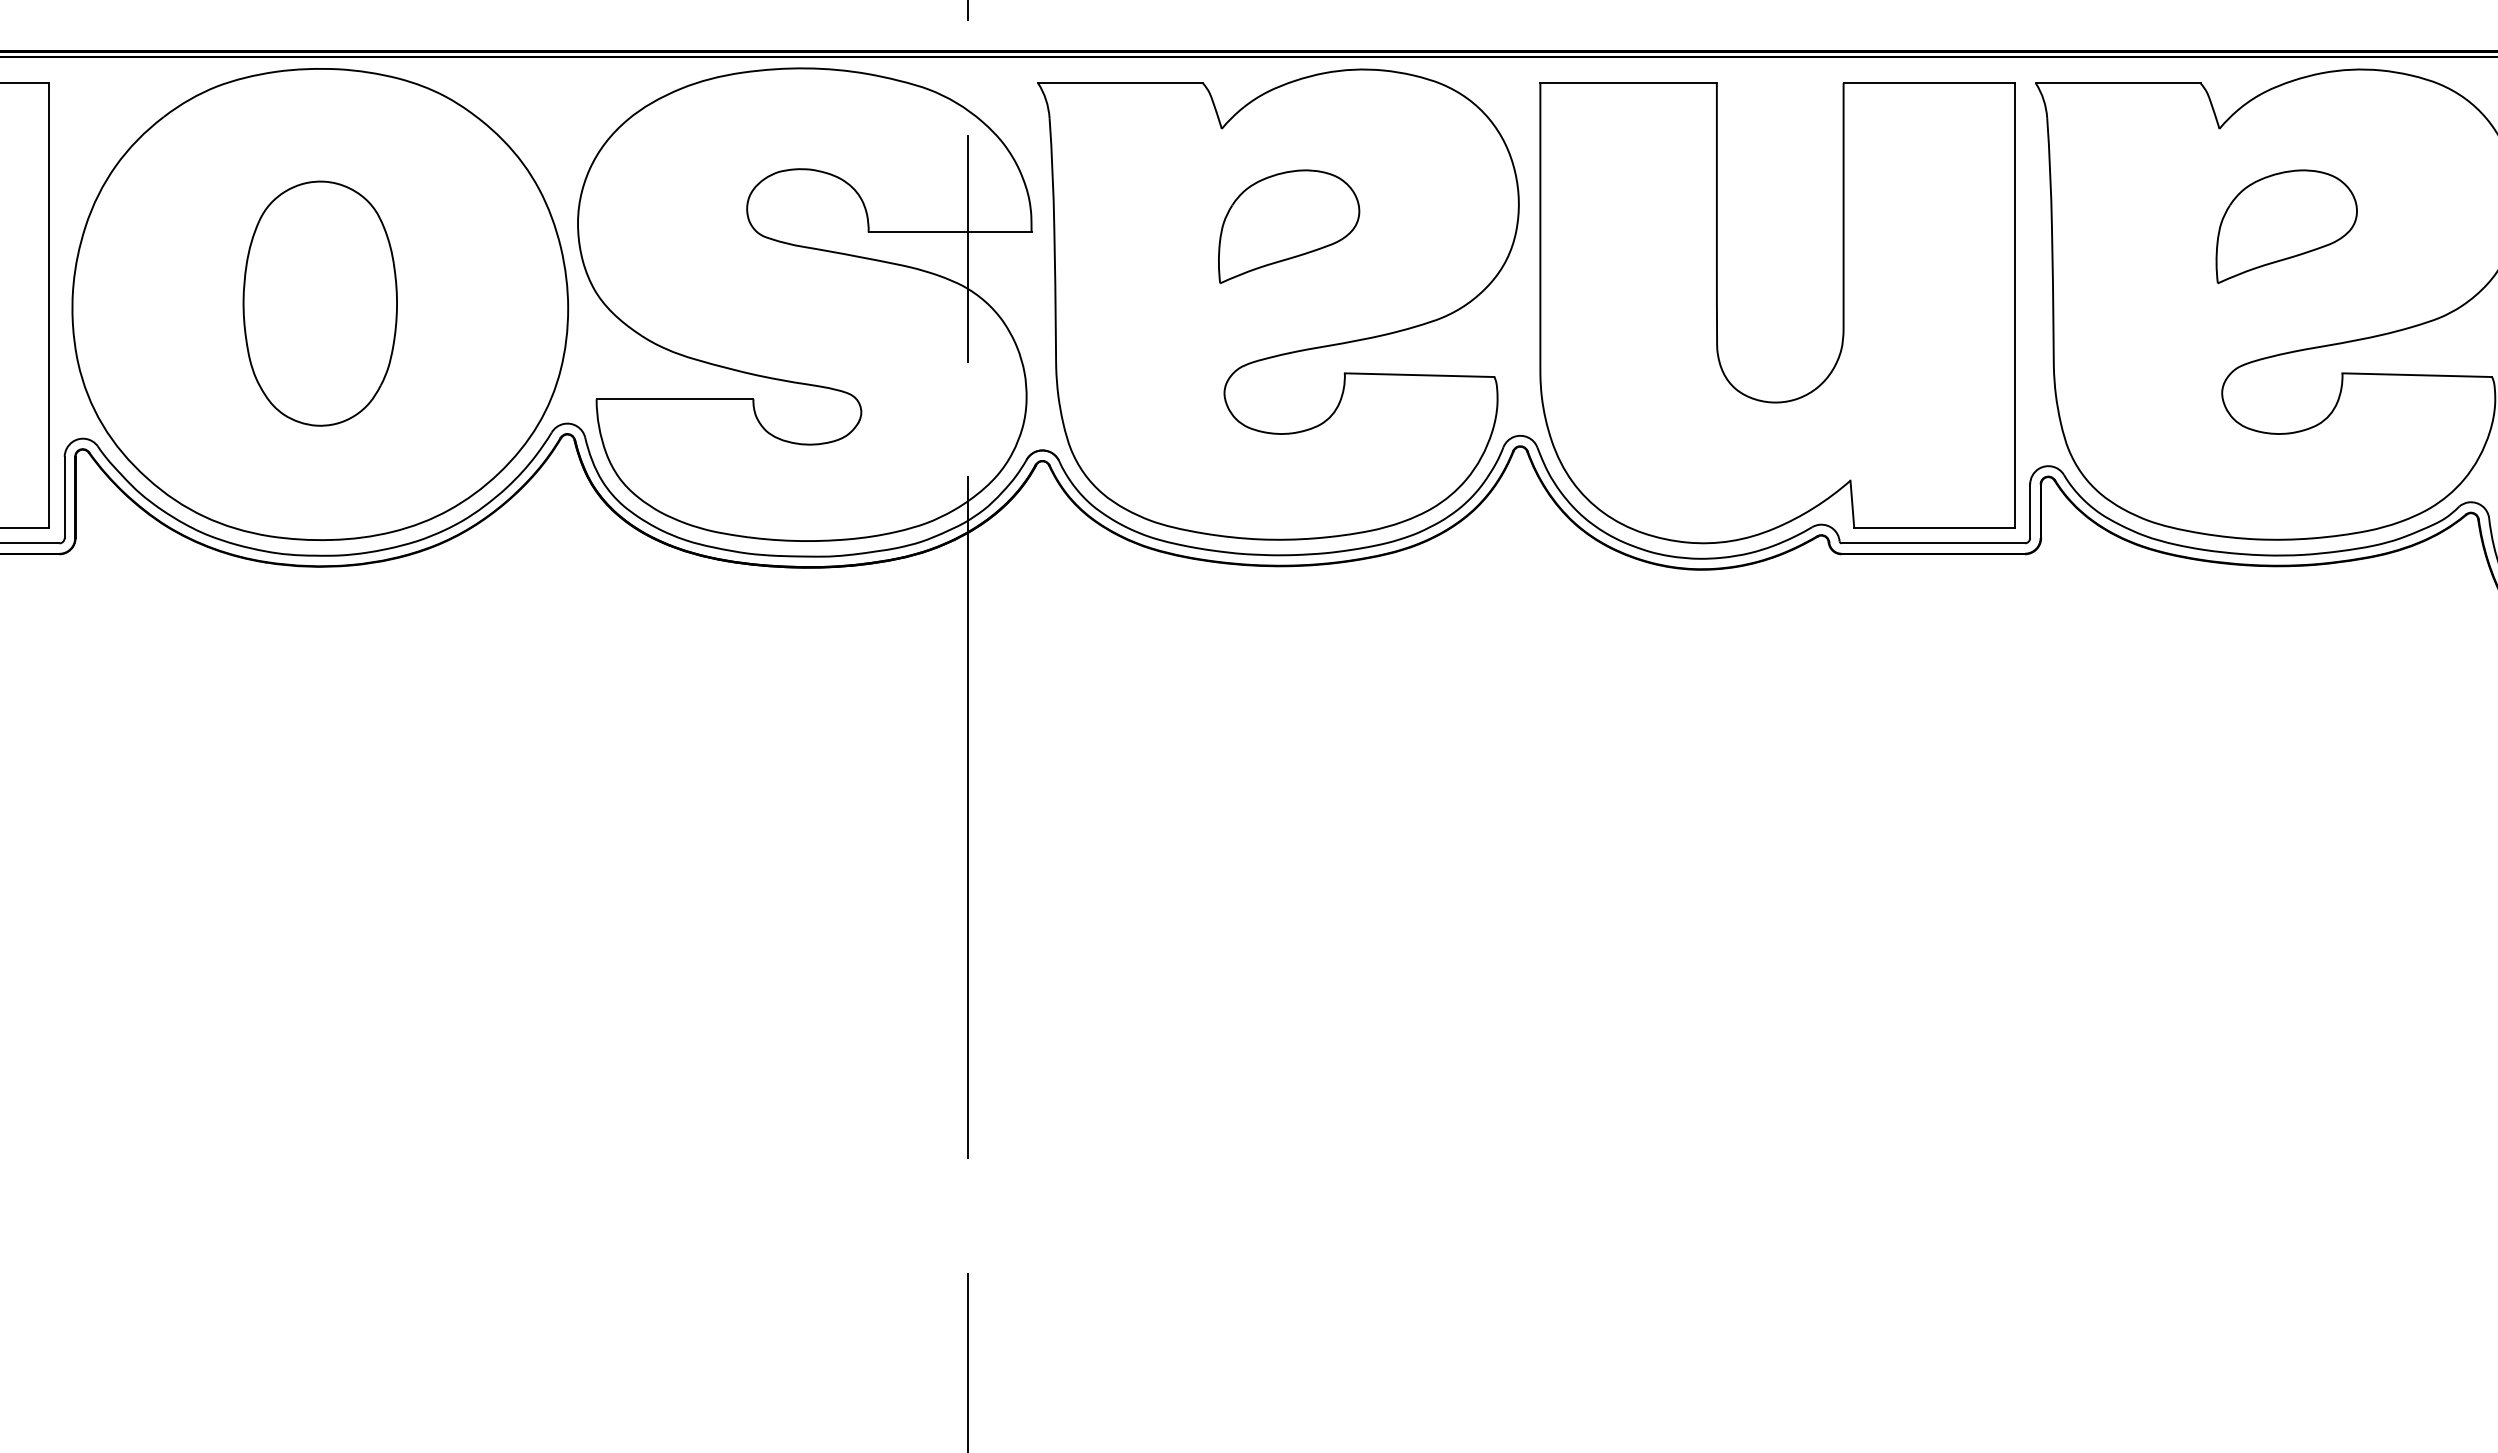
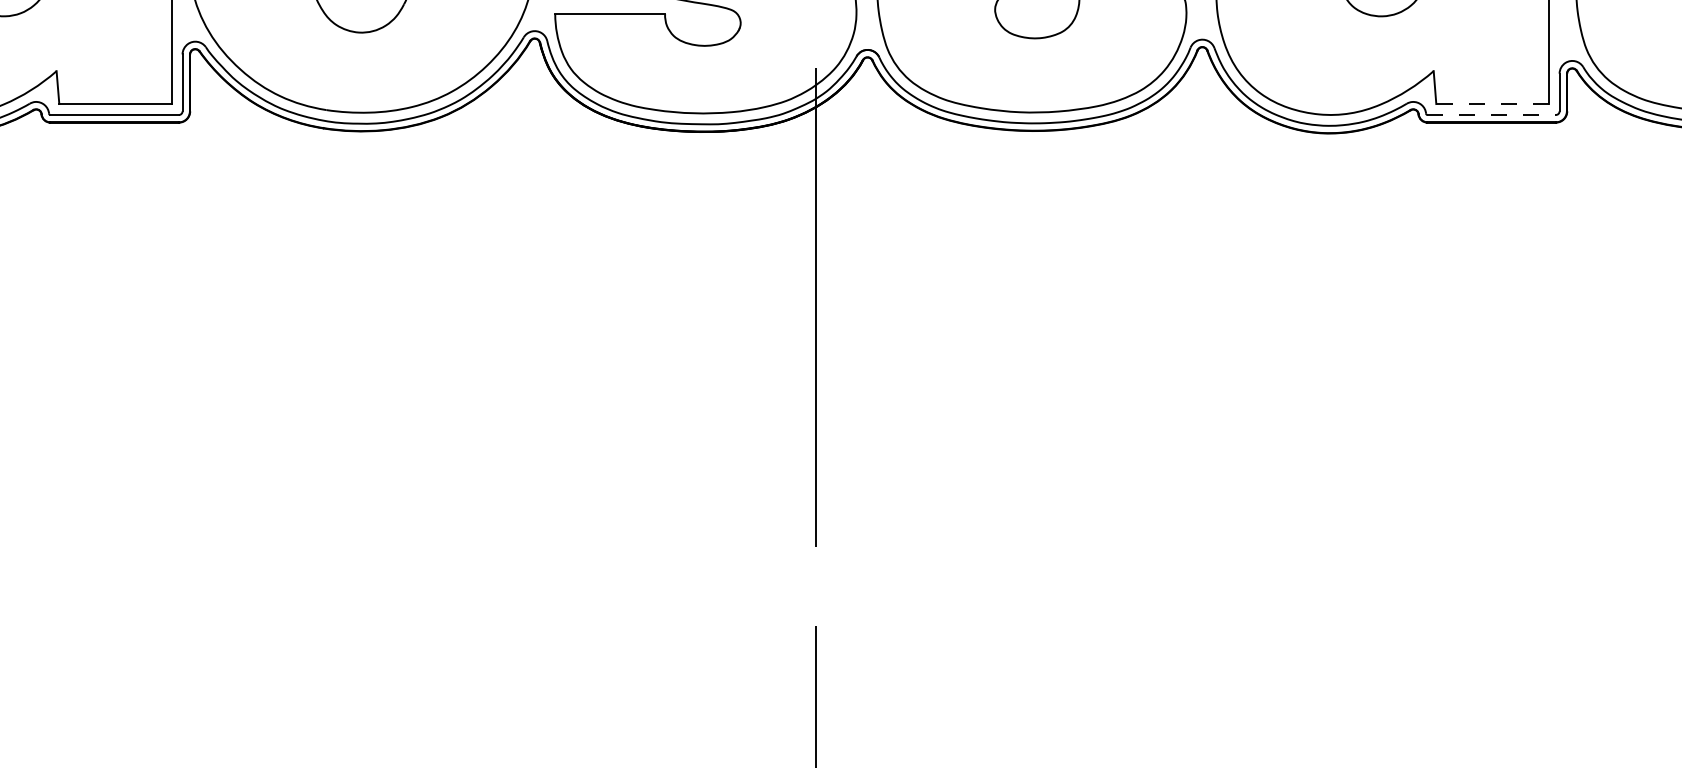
line: (1933, 527) -> (1491, 103), solid -> dashed
line: (1933, 543) -> (1491, 115), solid -> dashed

